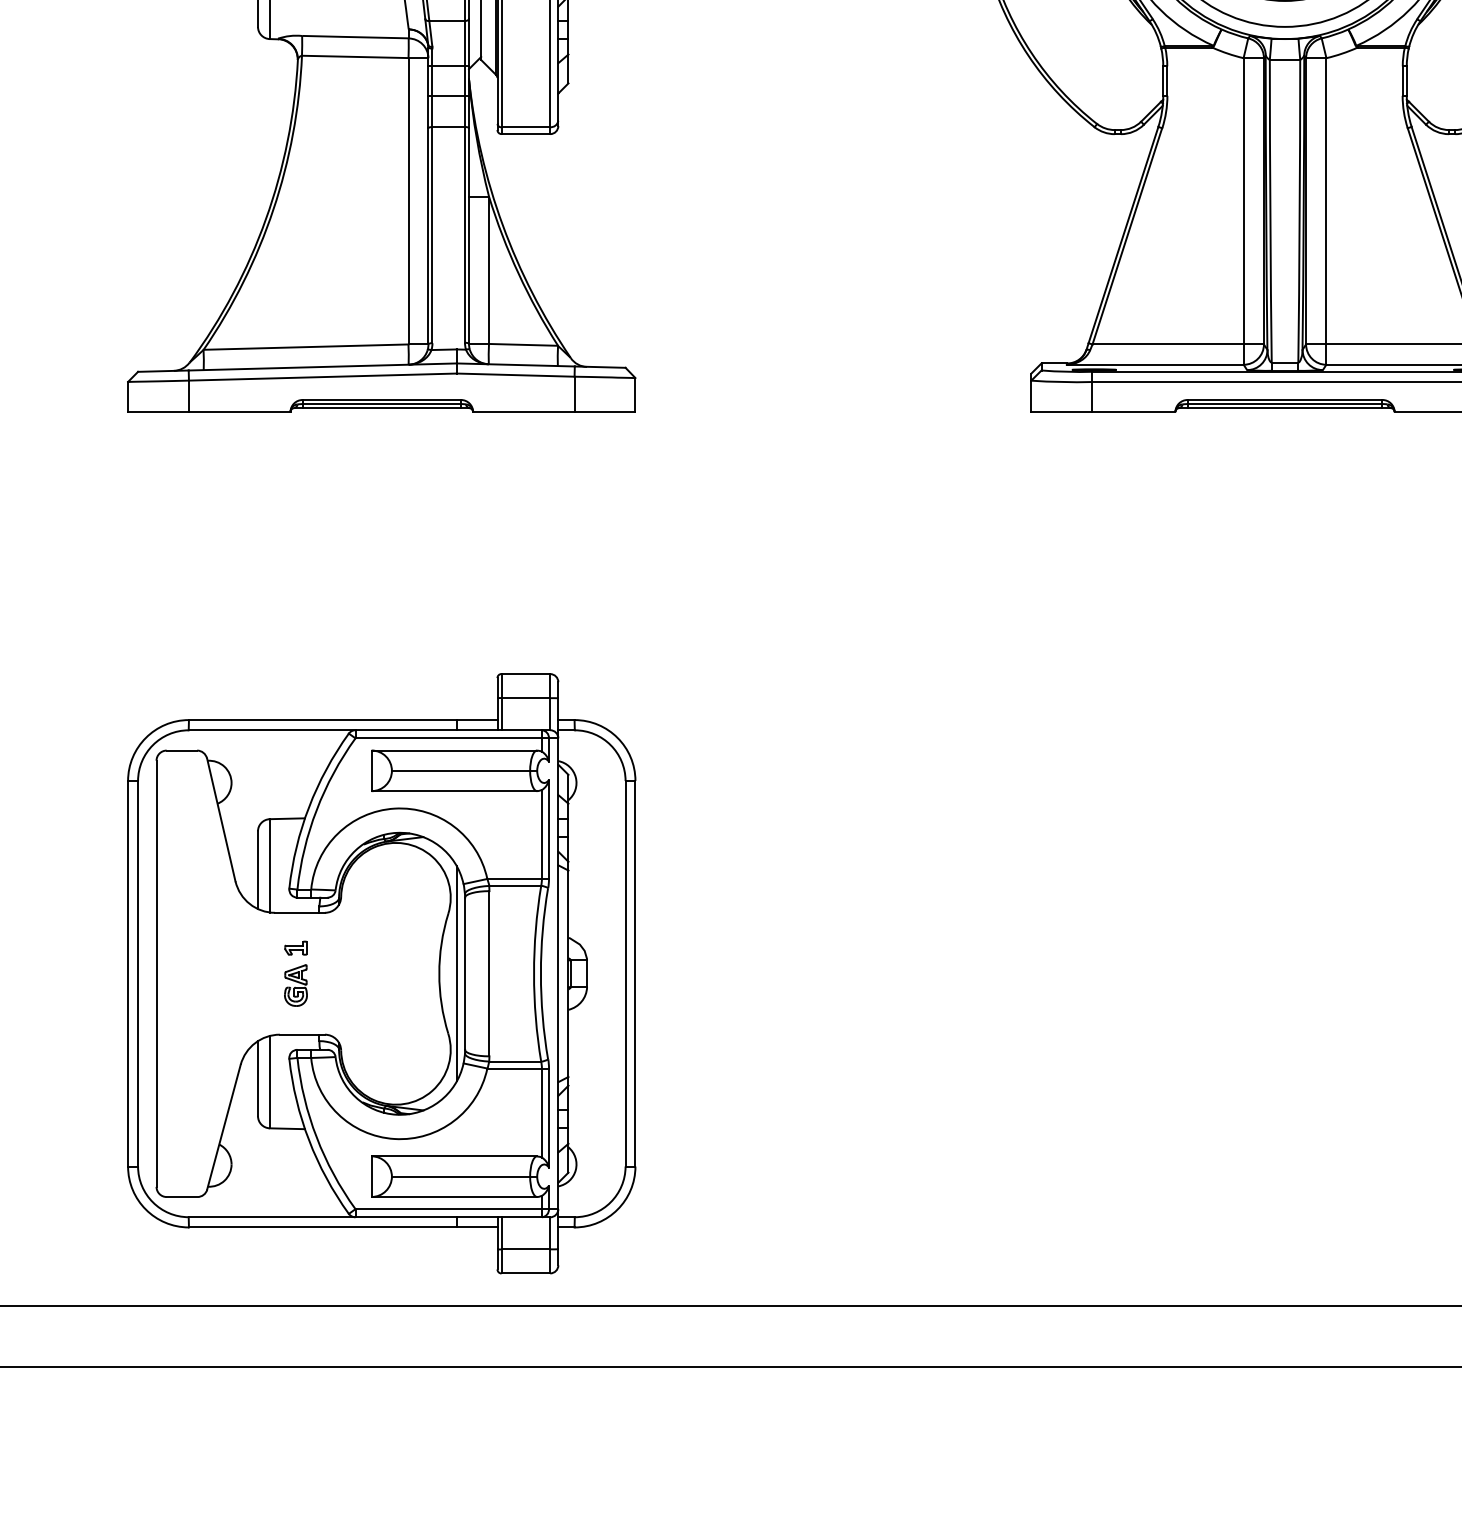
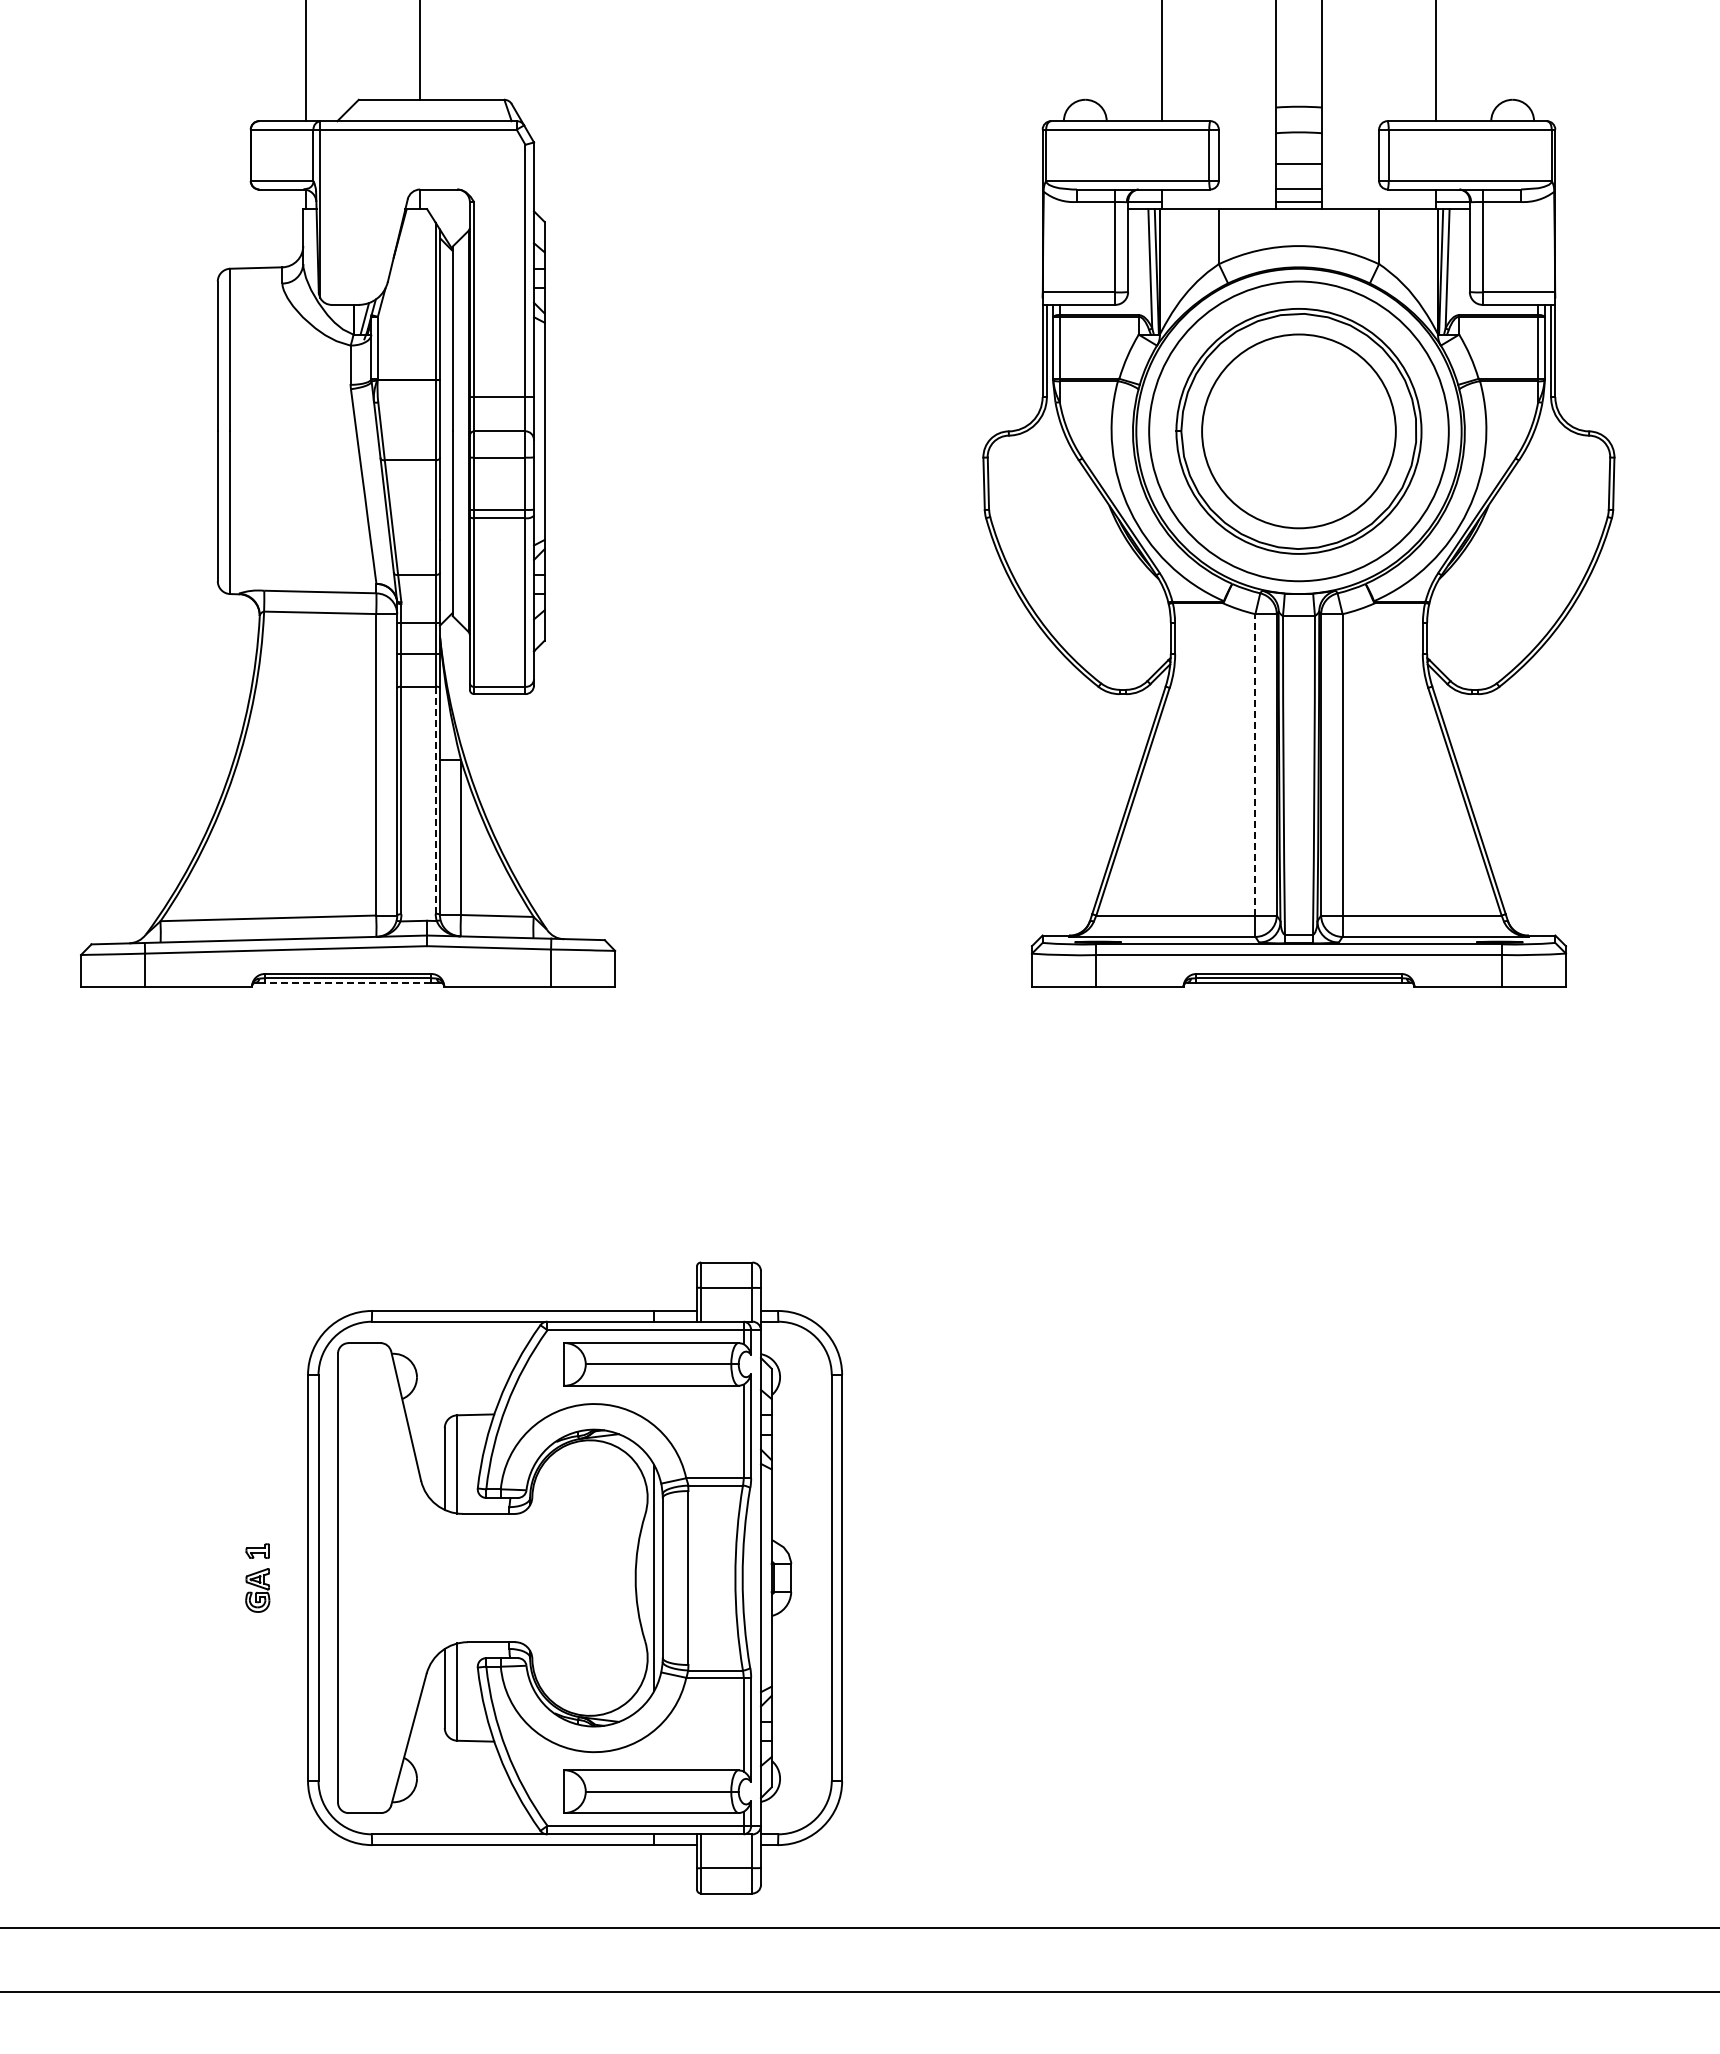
line: (1243, 200) -> (1255, 764), solid -> dashed
line: (464, 235) -> (435, 800), solid -> dashed
line: (381, 408) -> (347, 982), solid -> dashed
part: (381, 973) -> (574, 1577), moved

